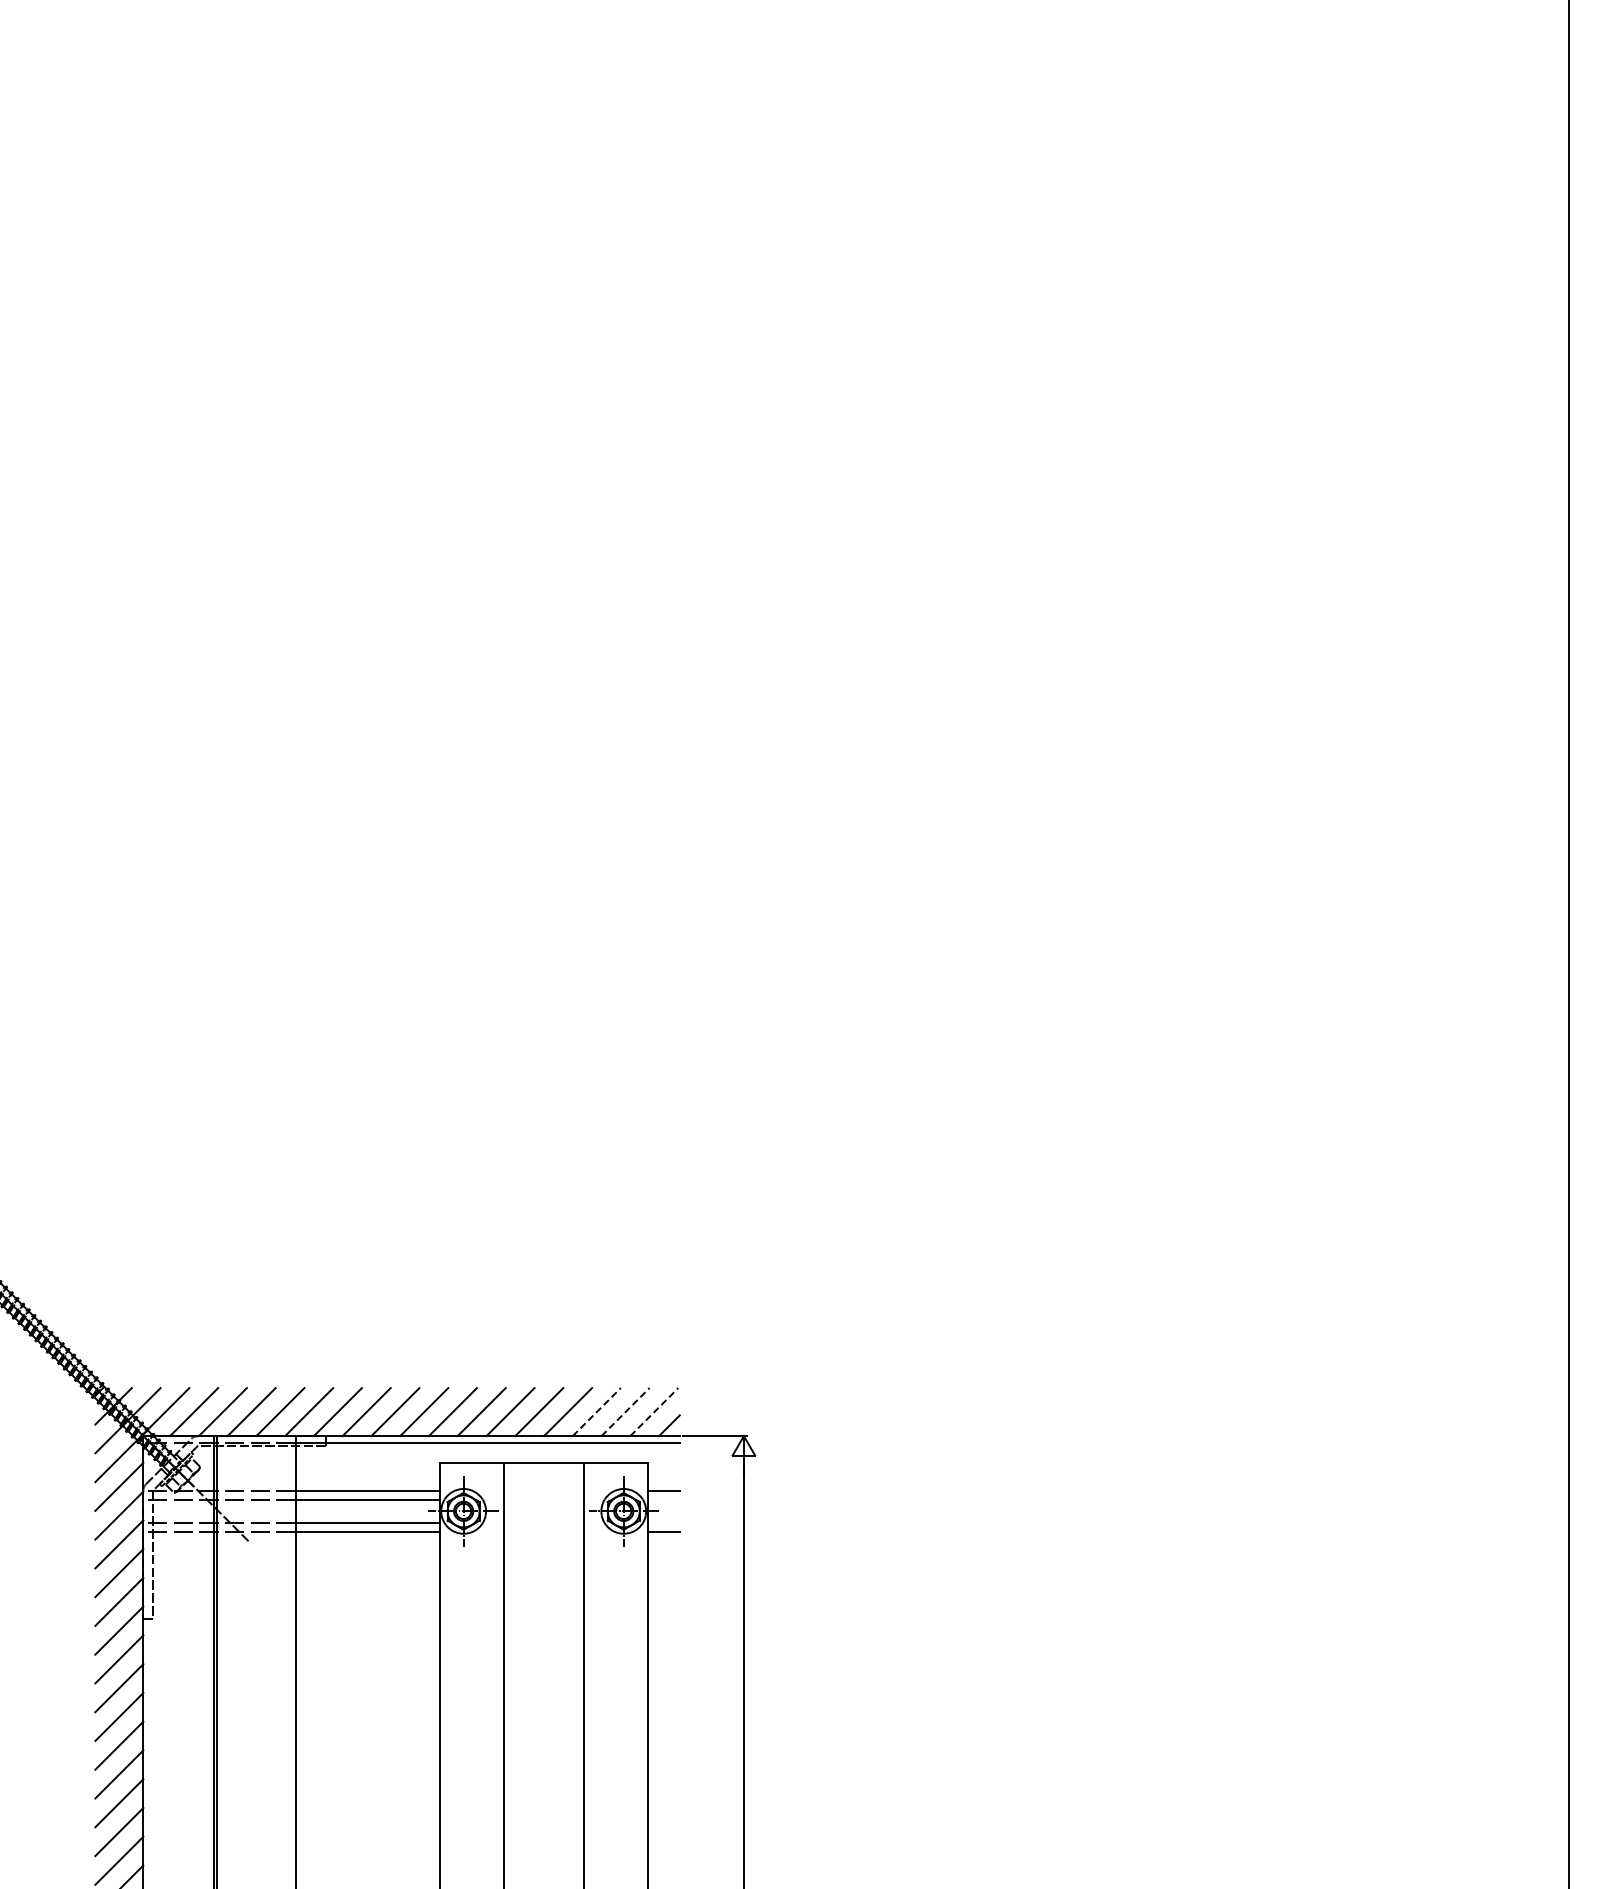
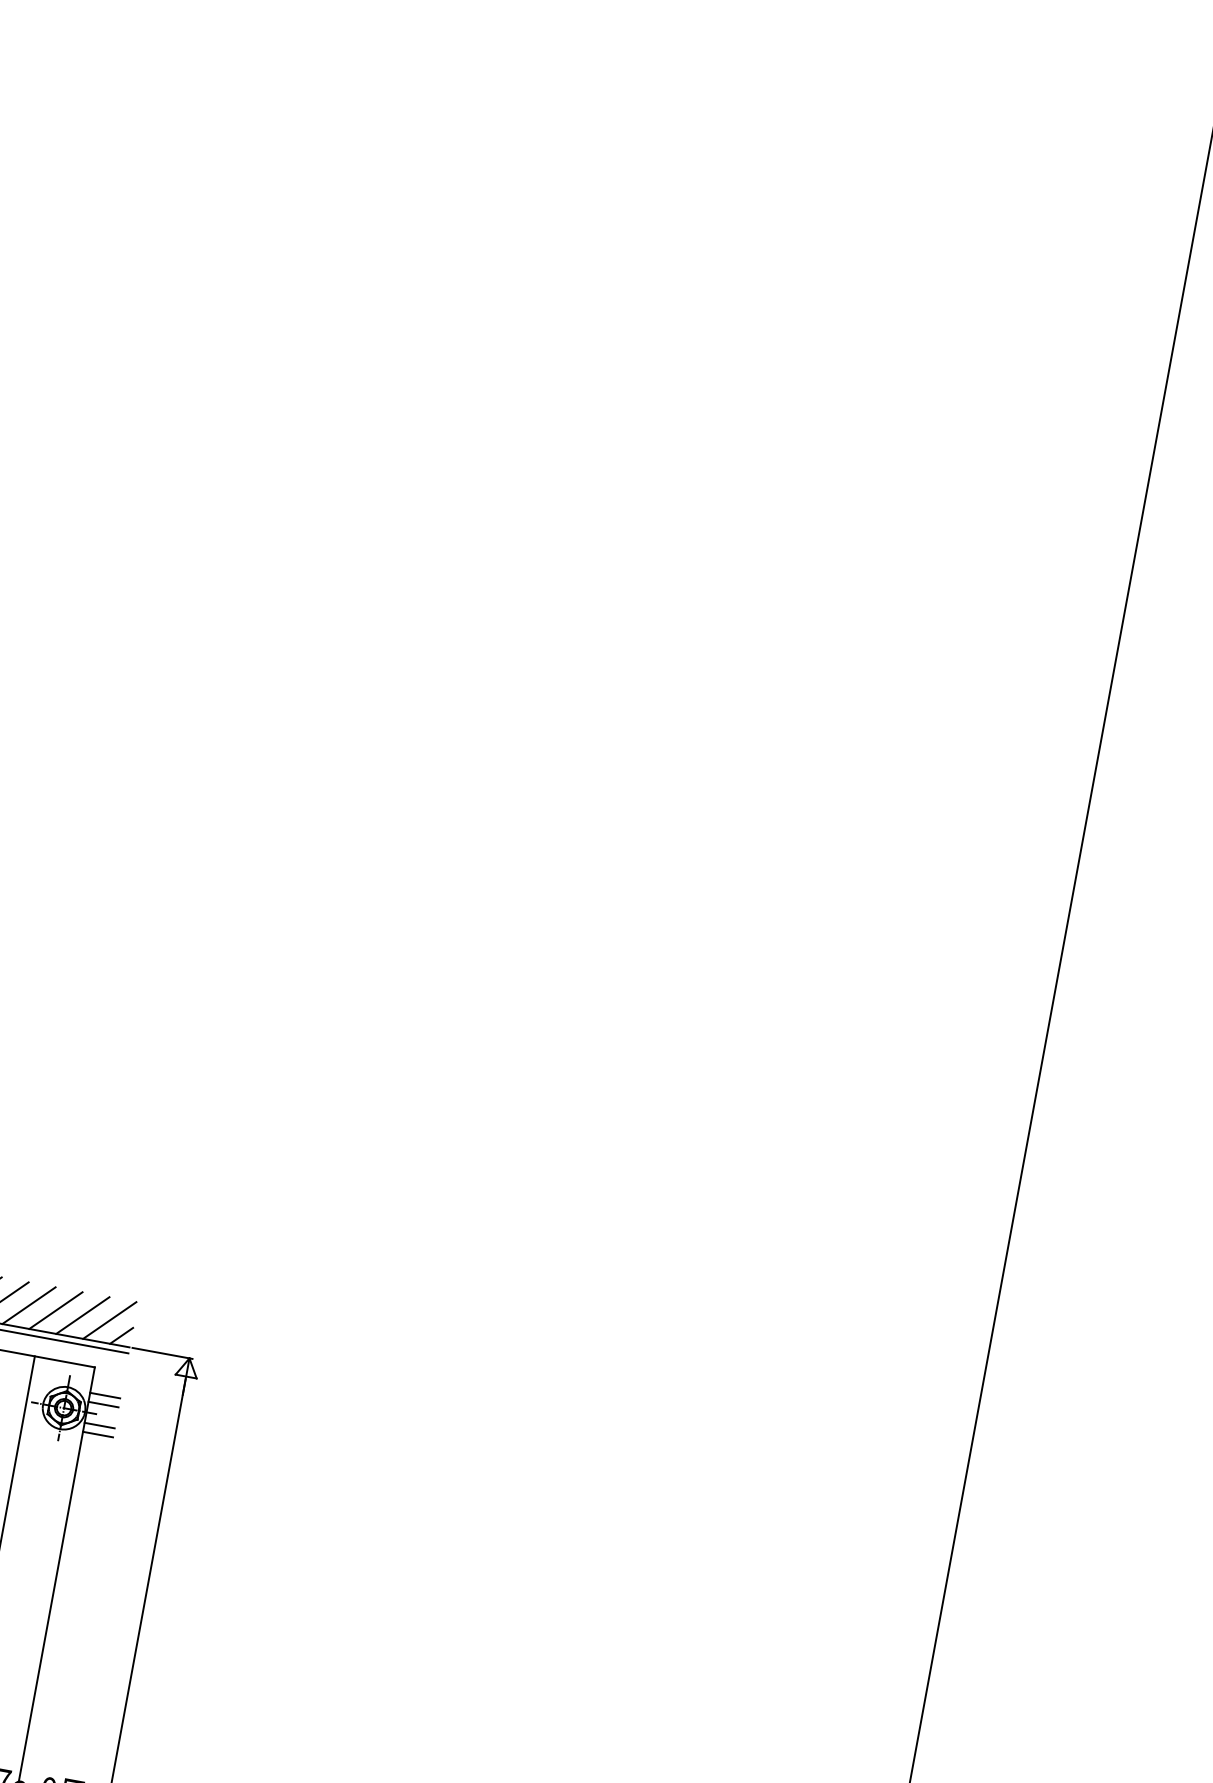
line: (596, 1412) -> (55, 1310), dashed -> solid
line: (625, 1412) -> (82, 1315), dashed -> solid
line: (654, 1412) -> (109, 1320), dashed -> solid
line: (663, 1500) -> (103, 1404), added
line: (663, 1522) -> (99, 1425), added

